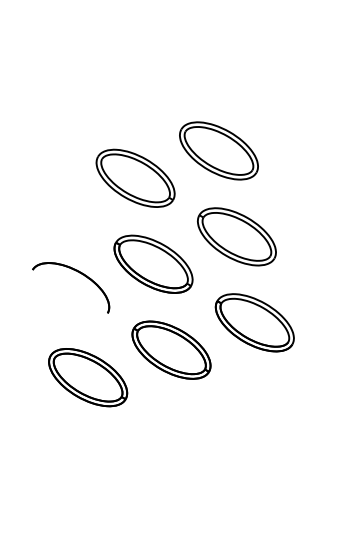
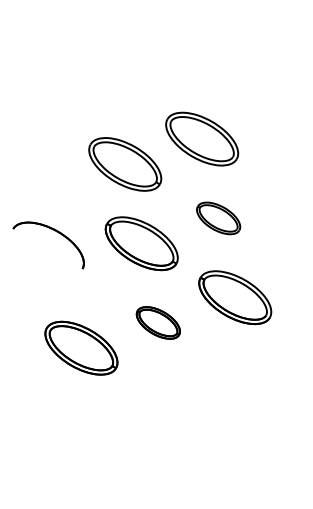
part: (236, 236) -> (218, 218), size x0.6
part: (79, 273) -> (56, 232), moved
part: (171, 349) -> (158, 322), size x0.6

